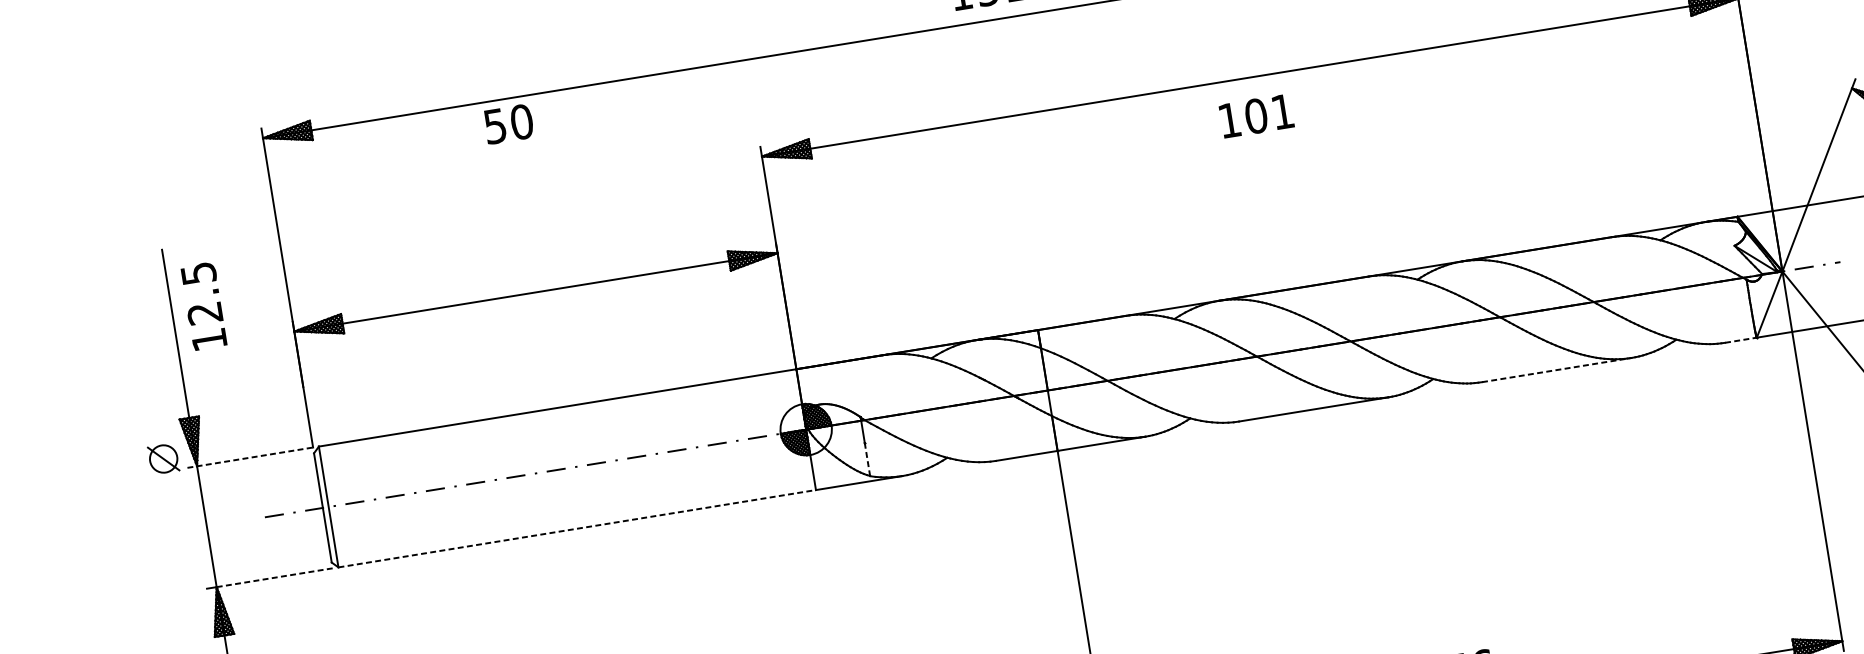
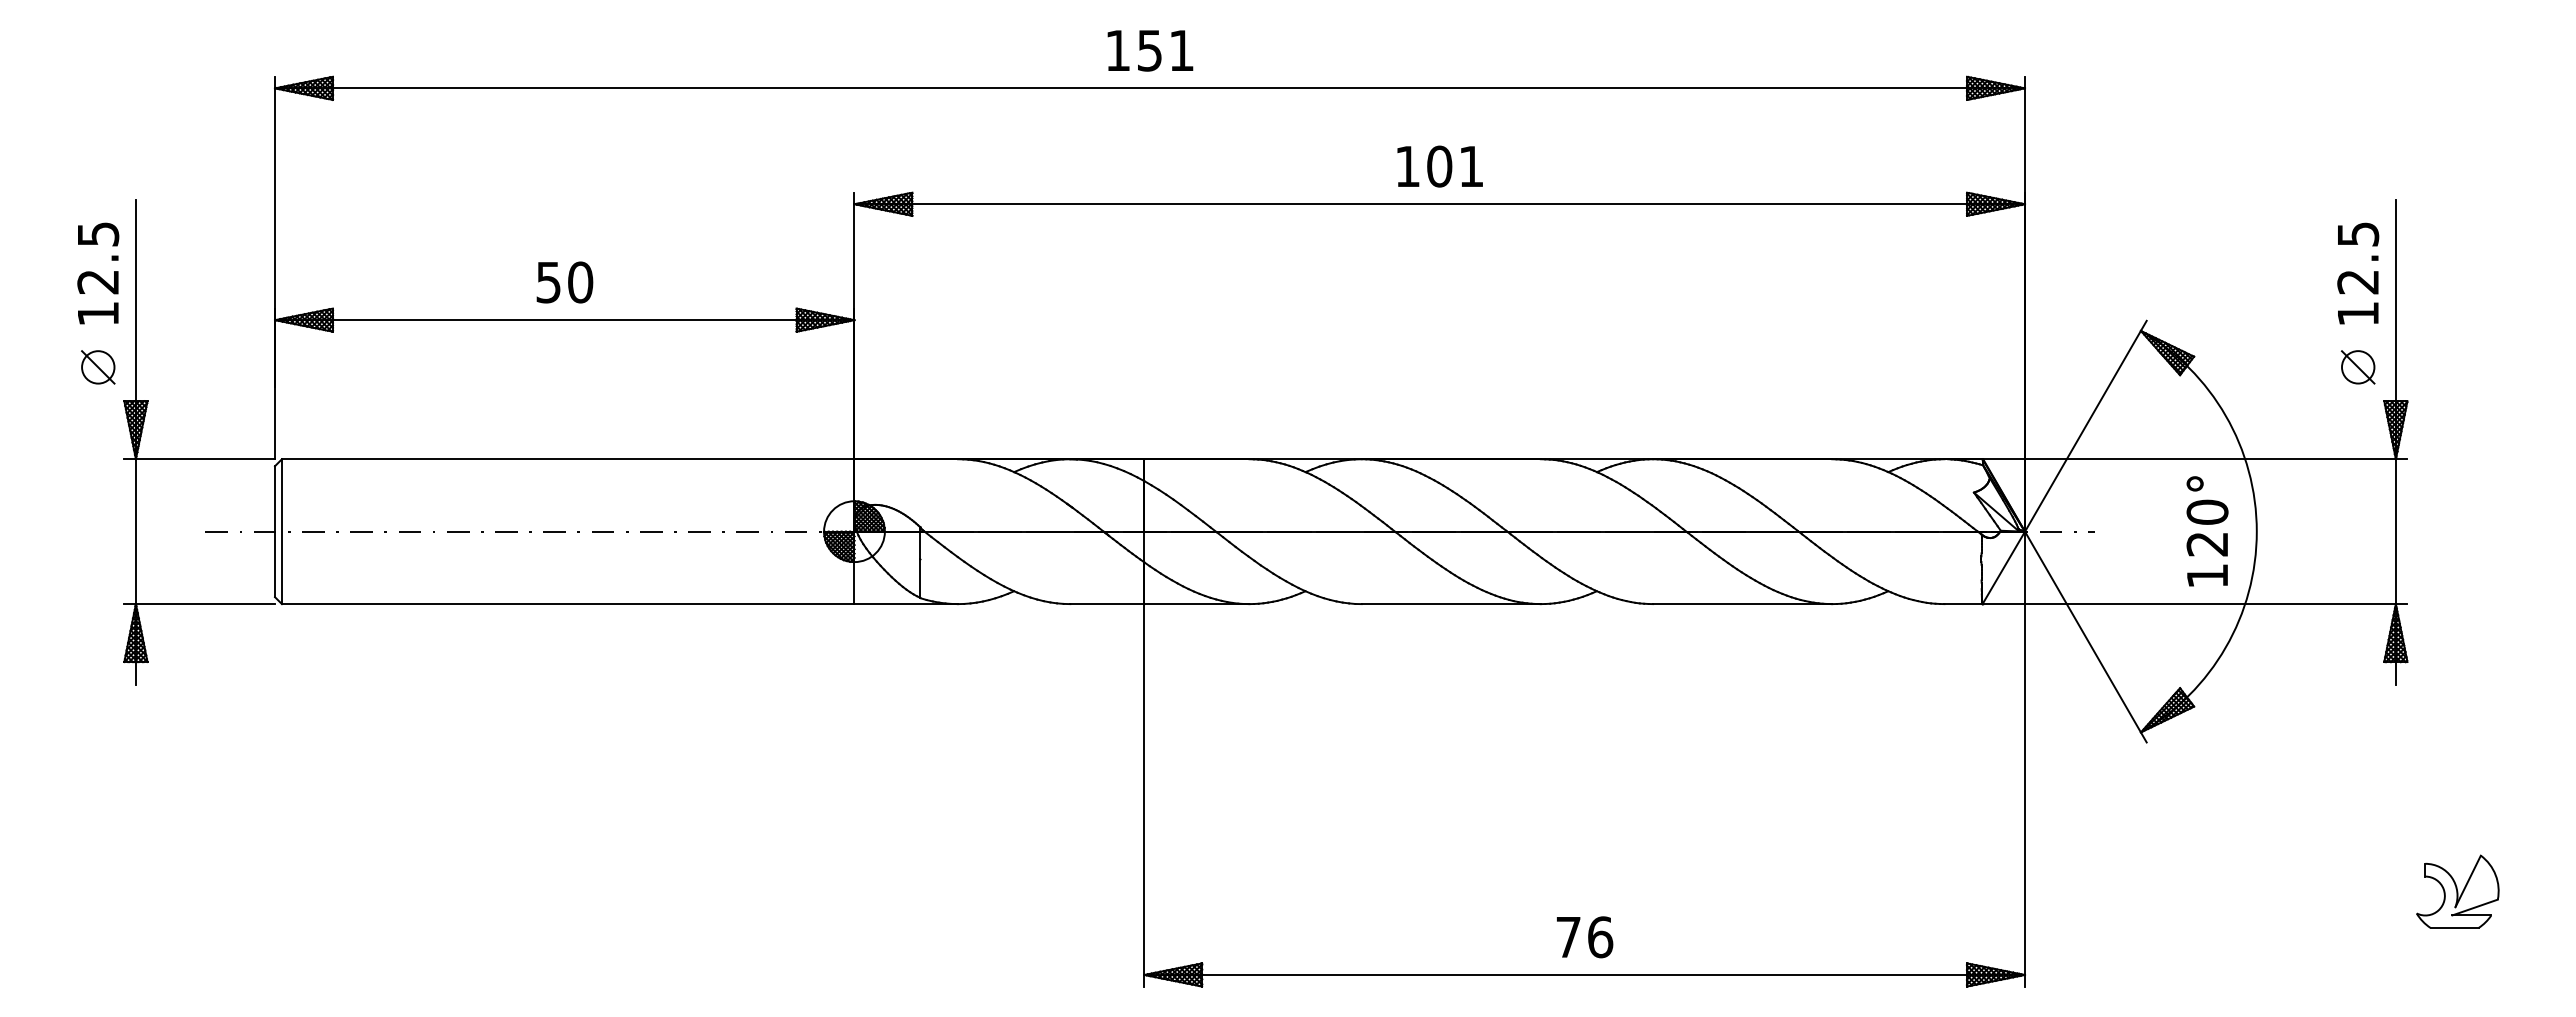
text: (1256, 116) -> (1439, 166), moved
text: (508, 124) -> (564, 282), moved
text: (204, 306) -> (98, 273), moved
line: (1740, 340) -> (1963, 604), dashed -> solid
line: (1556, 370) -> (1742, 604), dashed -> solid
line: (250, 457) -> (200, 459), dashed -> solid
part: (163, 459) -> (98, 367), moved
line: (867, 459) -> (920, 578), dashed -> solid
line: (577, 529) -> (568, 604), dashed -> solid
line: (274, 578) -> (205, 604), dashed -> solid

